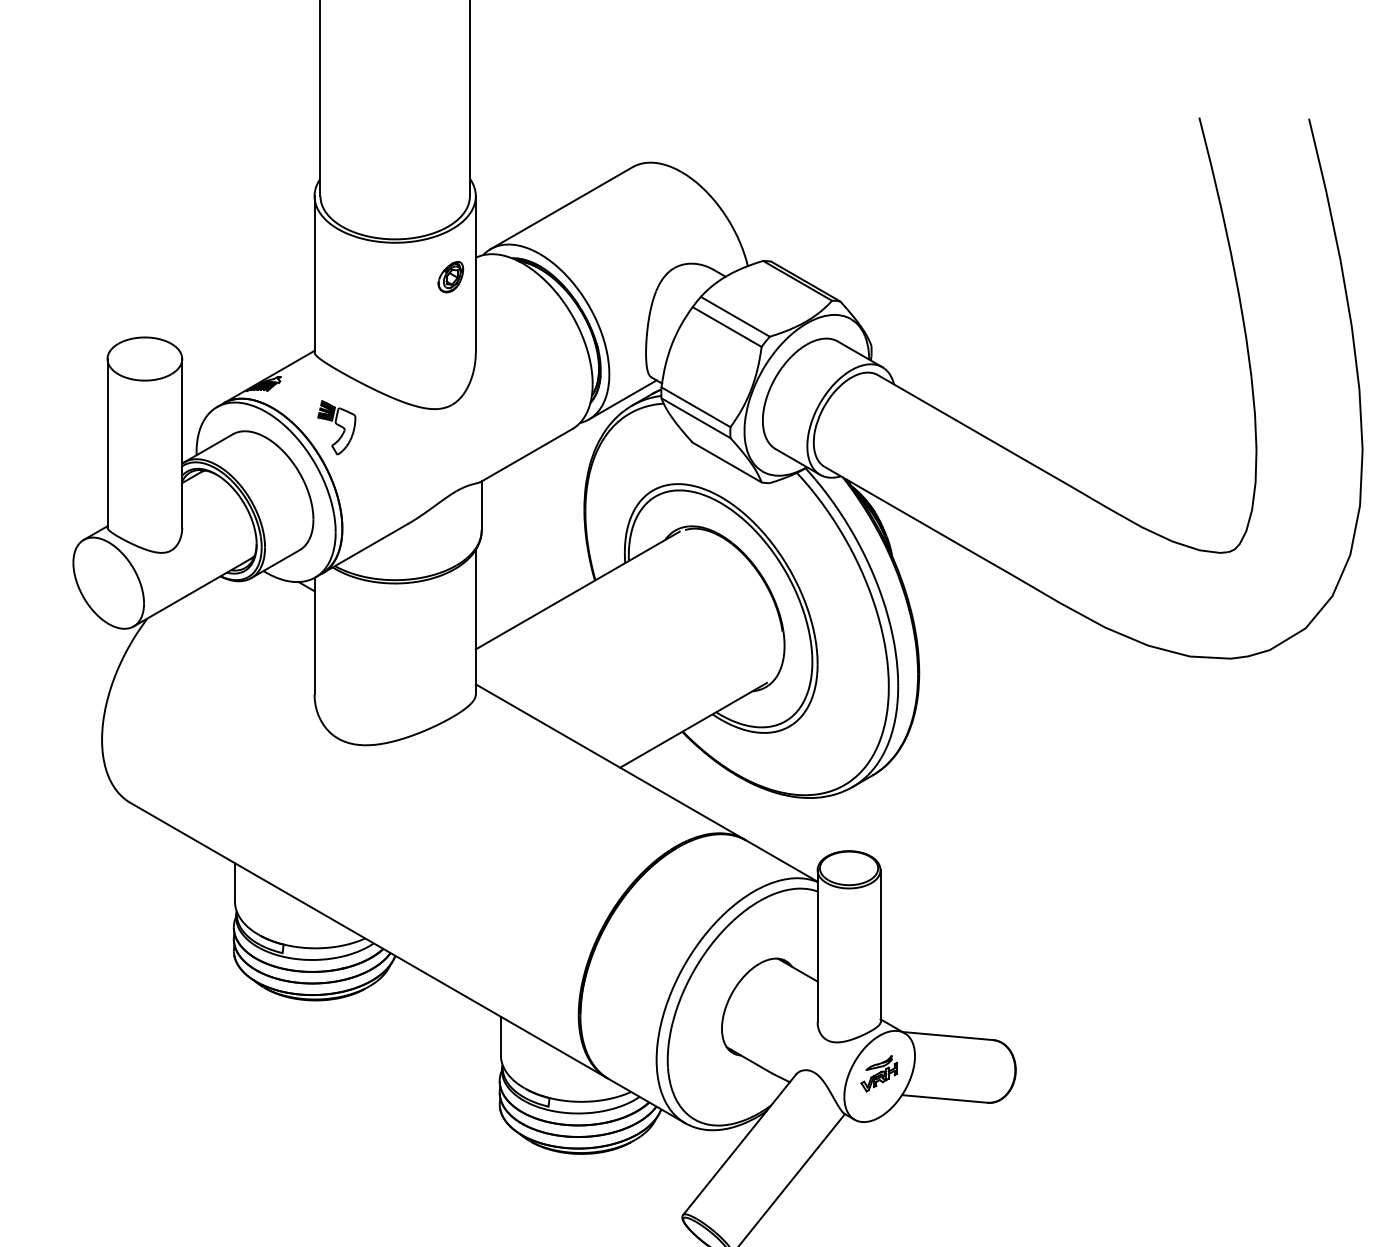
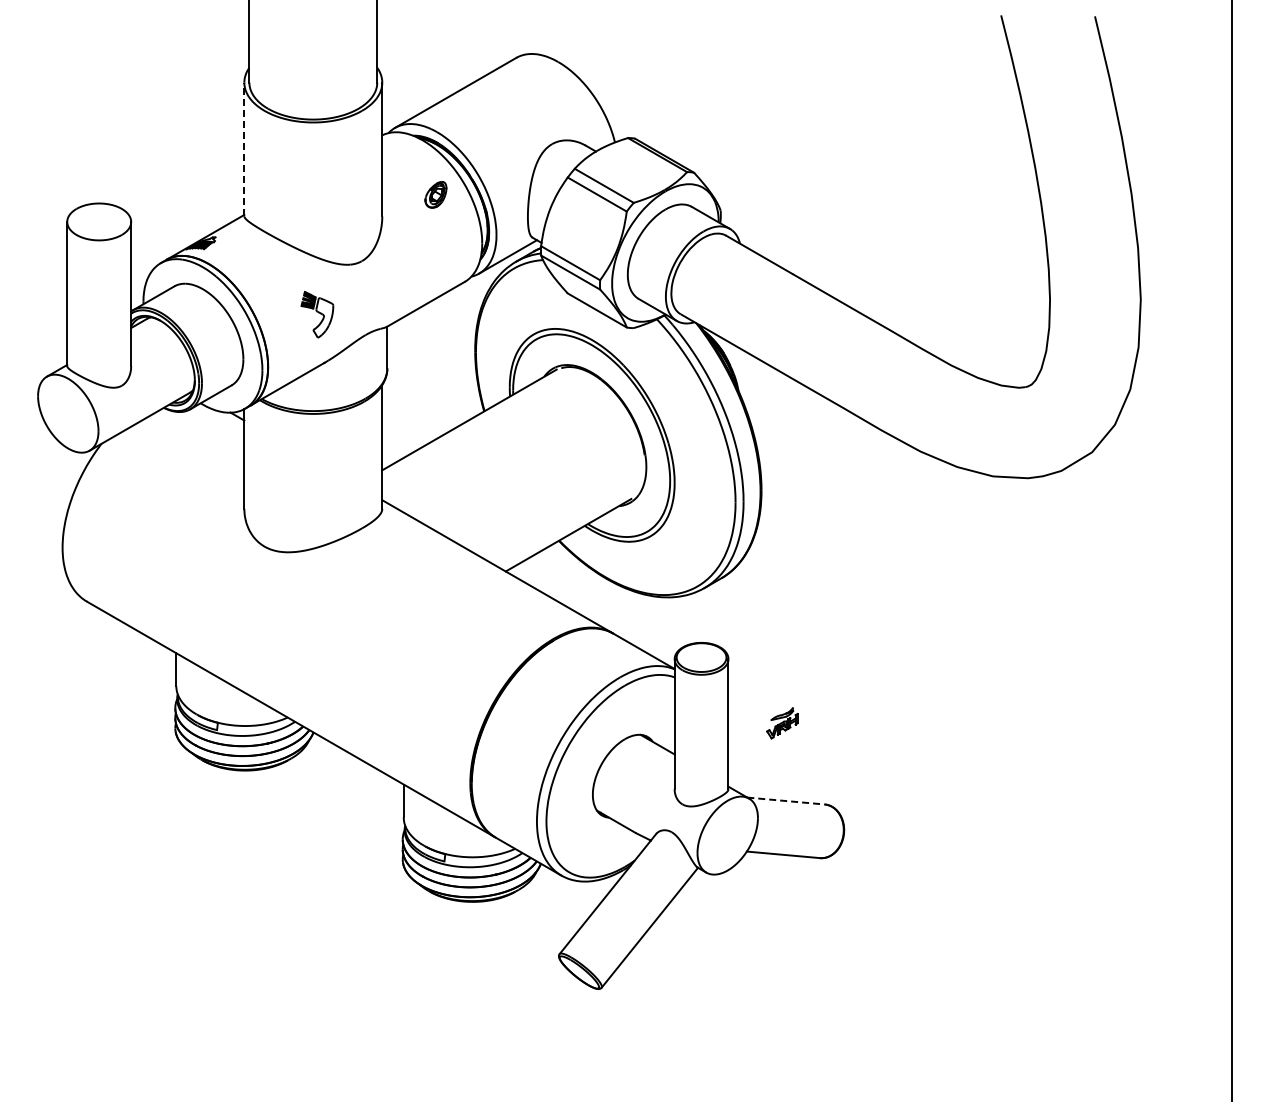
line: (314, 274) -> (244, 149), solid -> dashed
part: (450, 276) -> (435, 194), moved
part: (336, 427) -> (317, 314), moved
line: (948, 1036) -> (786, 801), solid -> dashed
part: (879, 1074) -> (782, 723), moved

